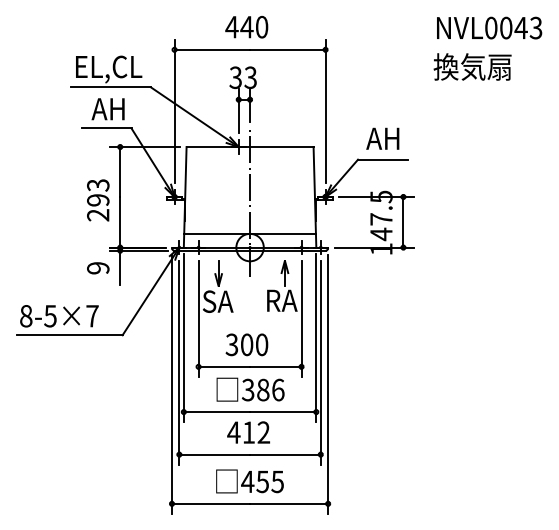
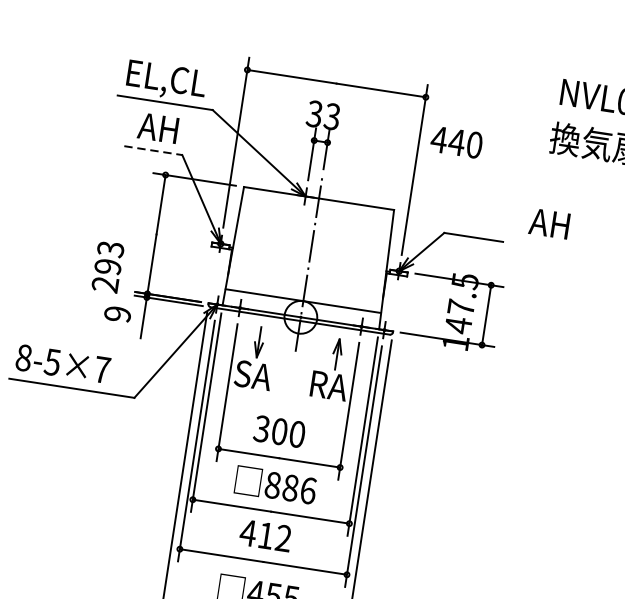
text: (246, 27) -> (456, 142), moved
line: (106, 128) -> (152, 150), solid -> dashed
text: (382, 138) -> (549, 223), moved
text: (98, 200) -> (108, 267), moved
text: (247, 389) -> (272, 484), 386 -> 886

